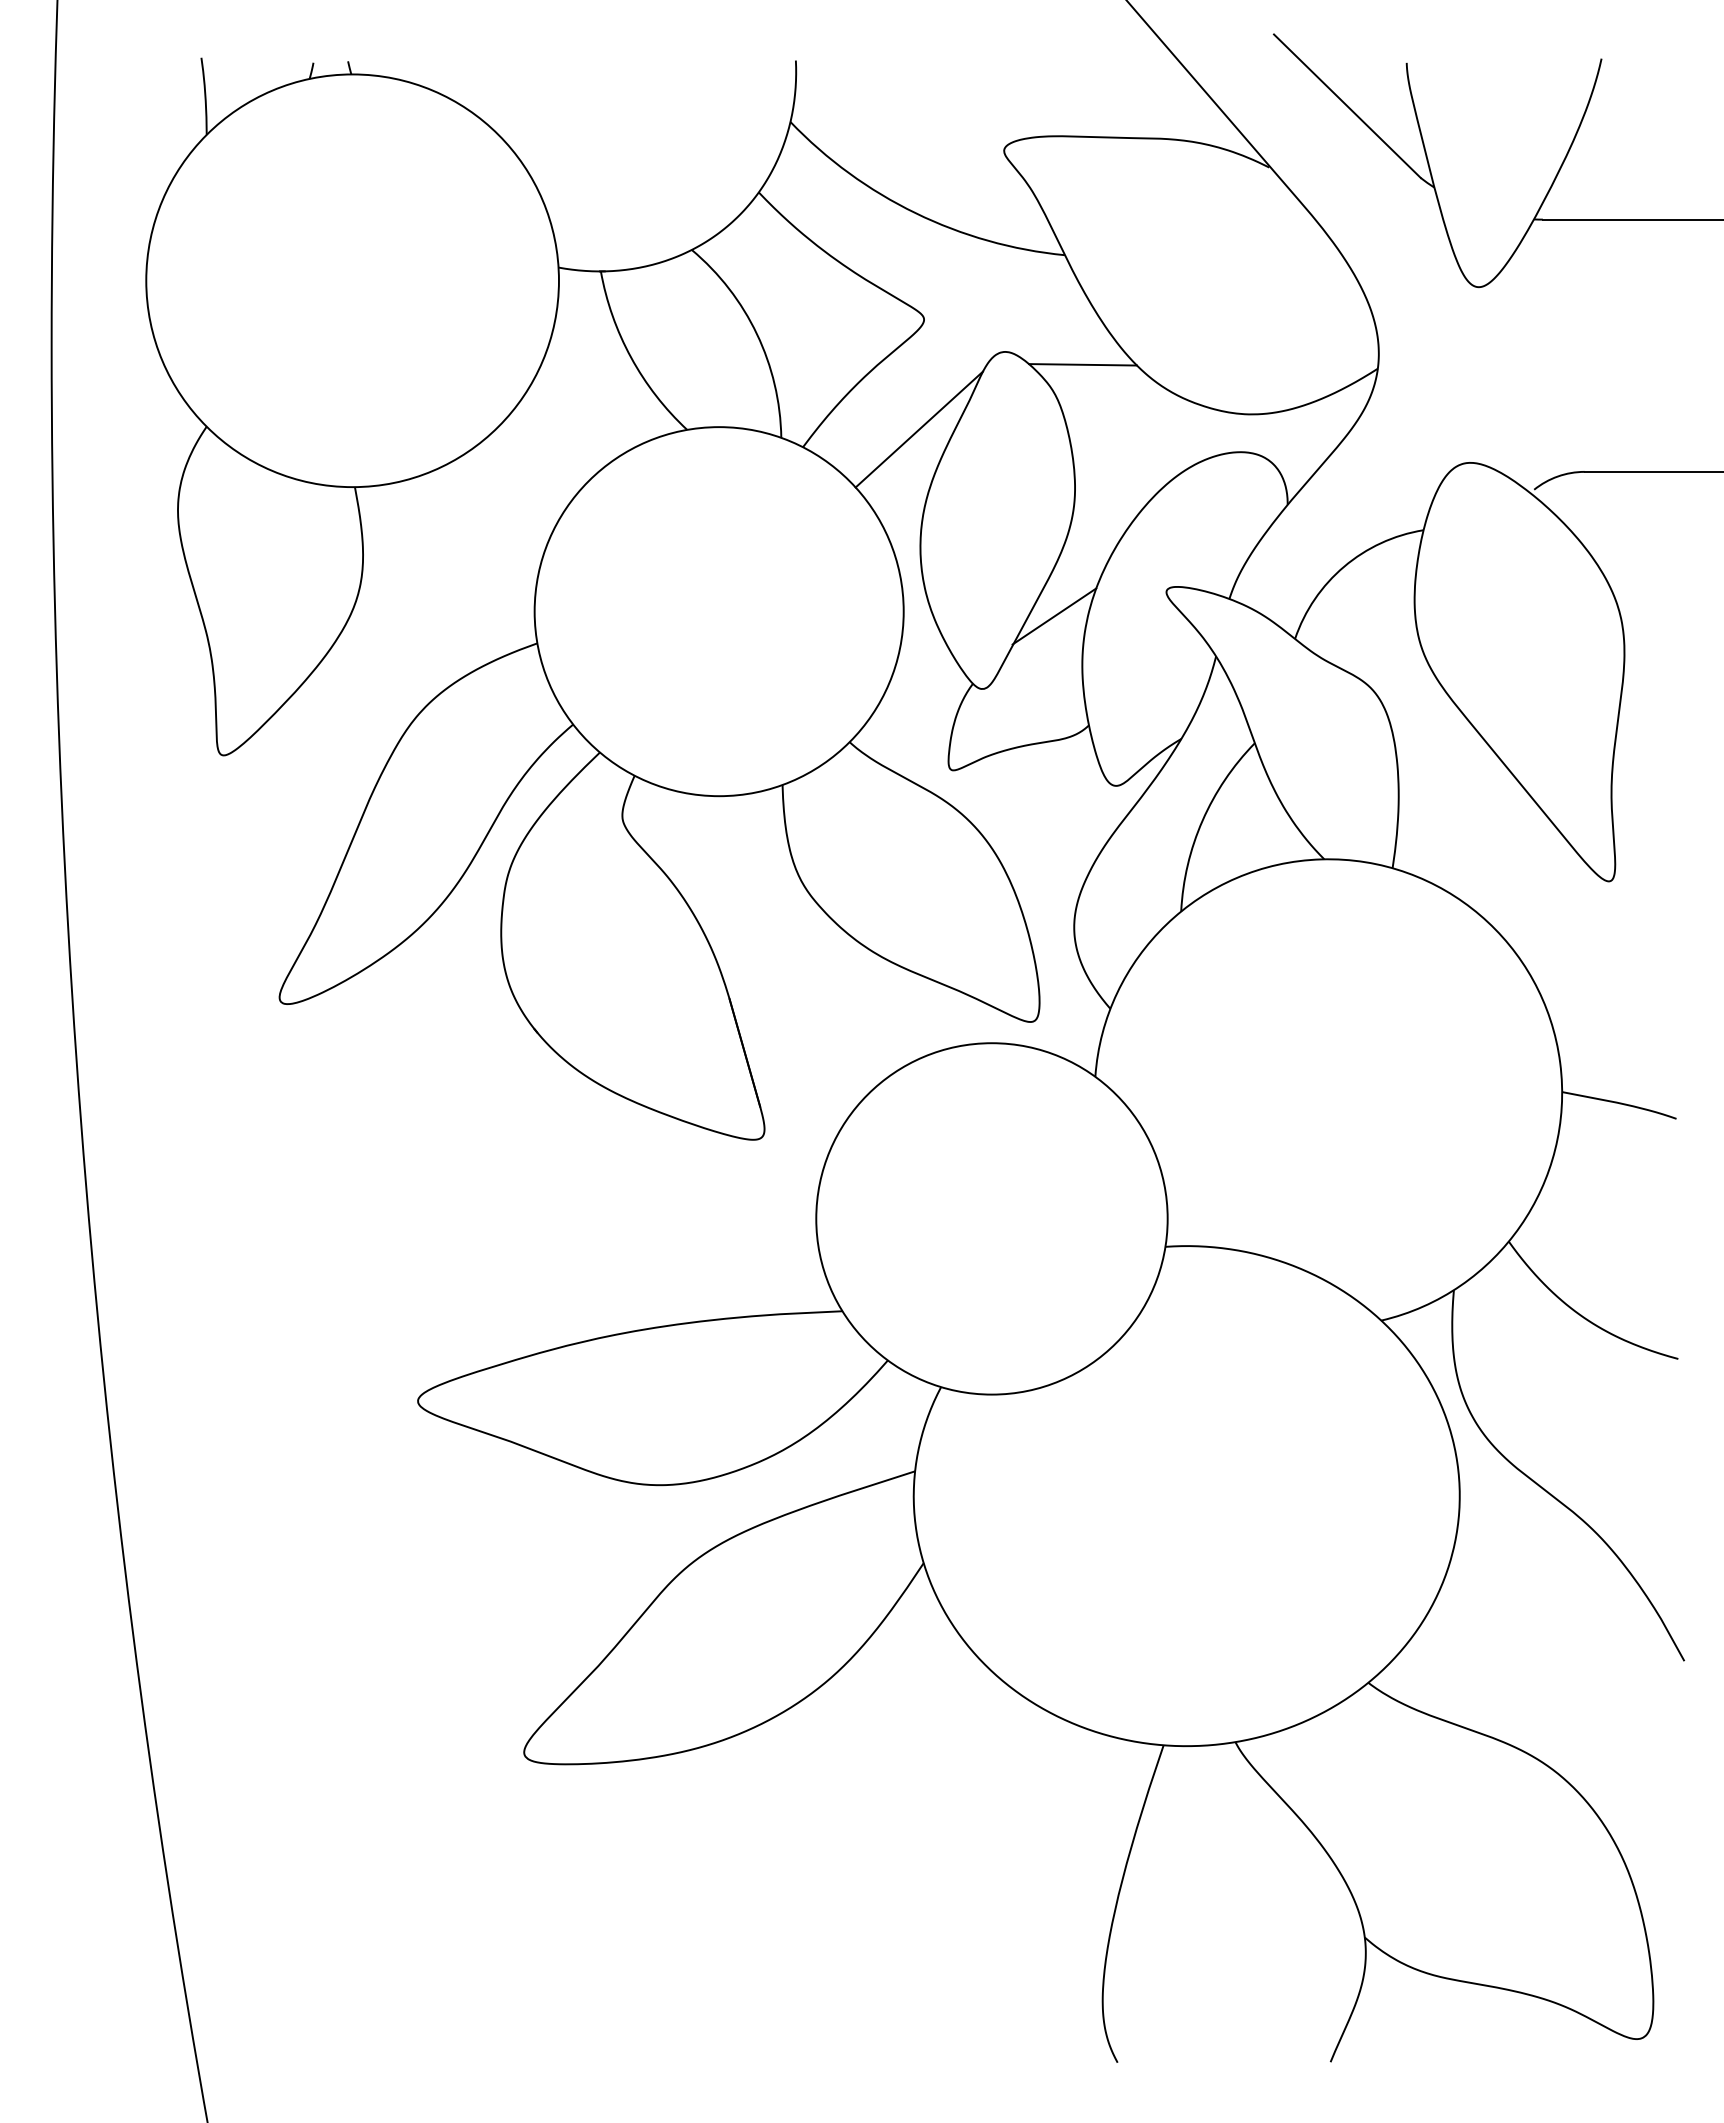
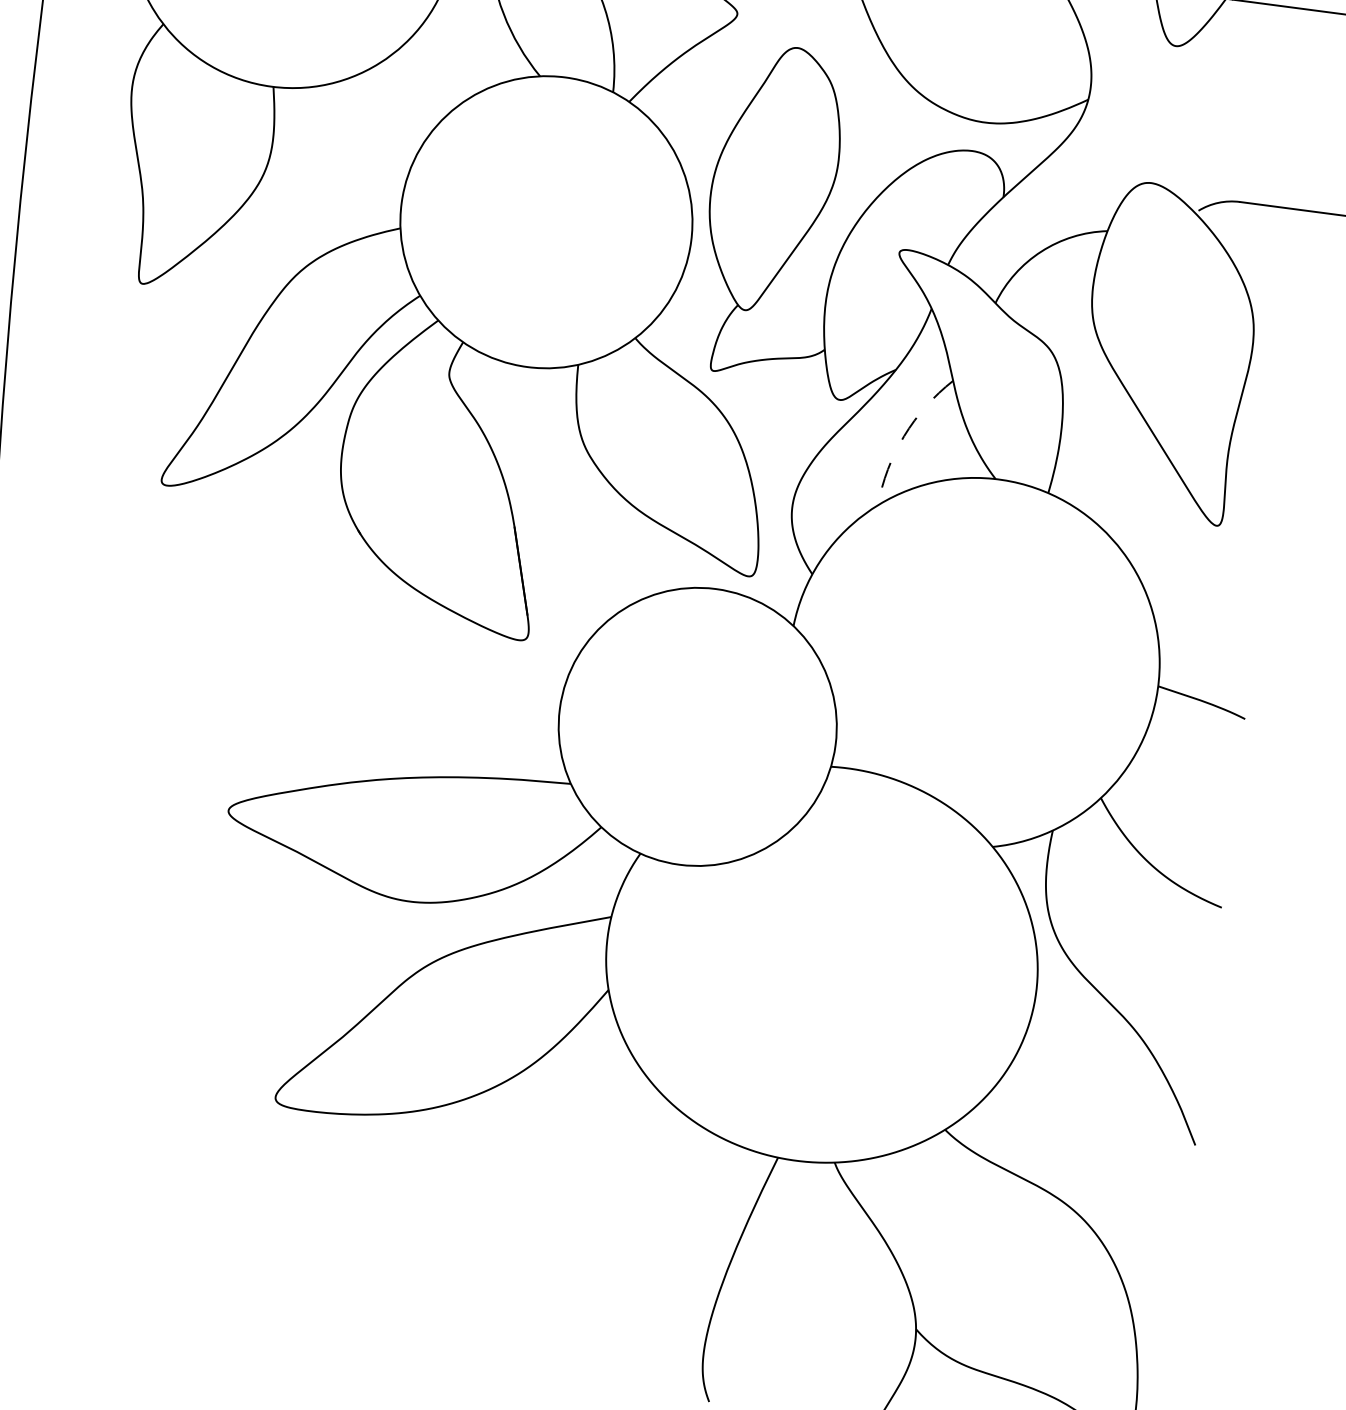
line: (1082, 364) -> (857, 65), removed
line: (918, 429) -> (721, 99), removed
line: (1054, 616) -> (809, 260), removed
arc: (1202, 820) -> (904, 436), solid -> dashed

